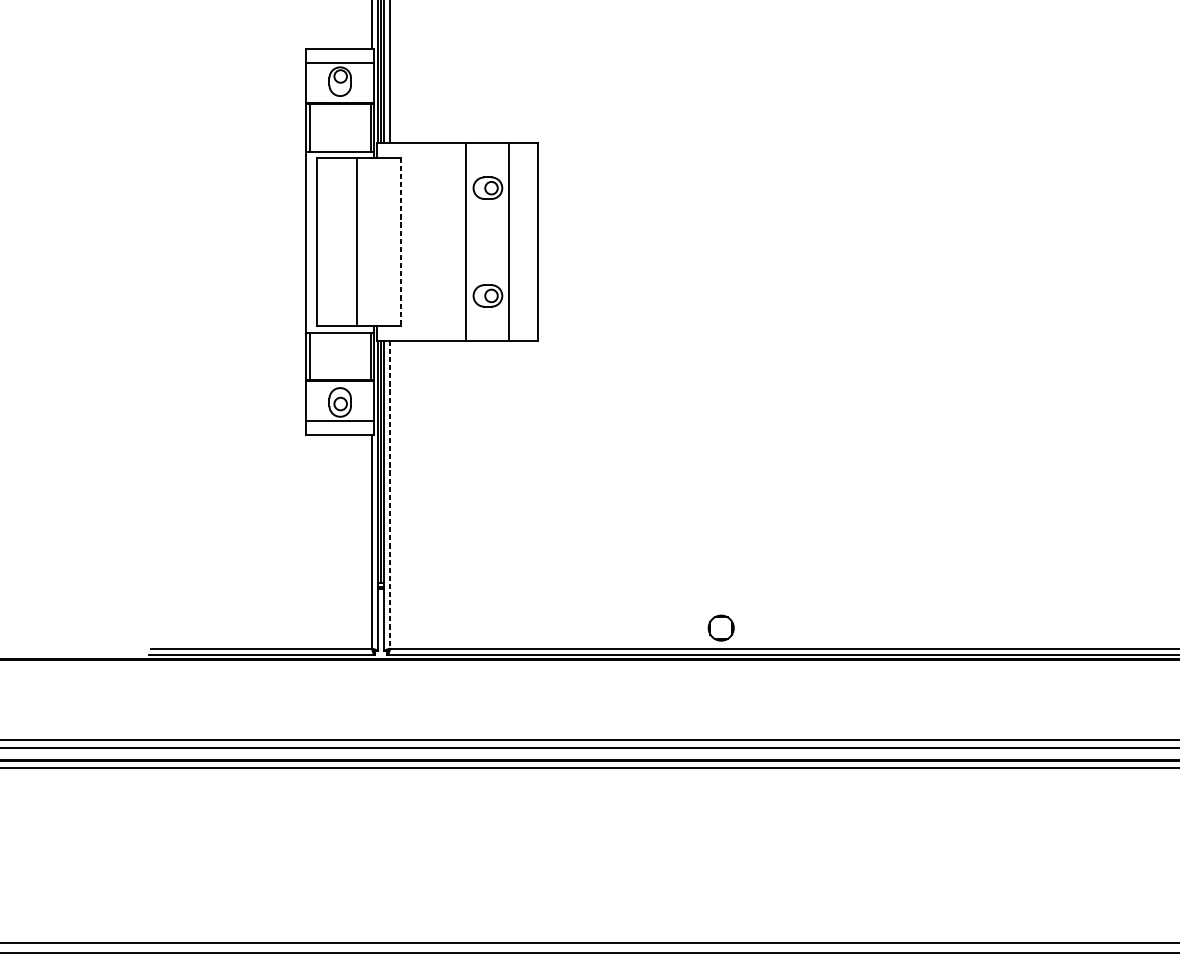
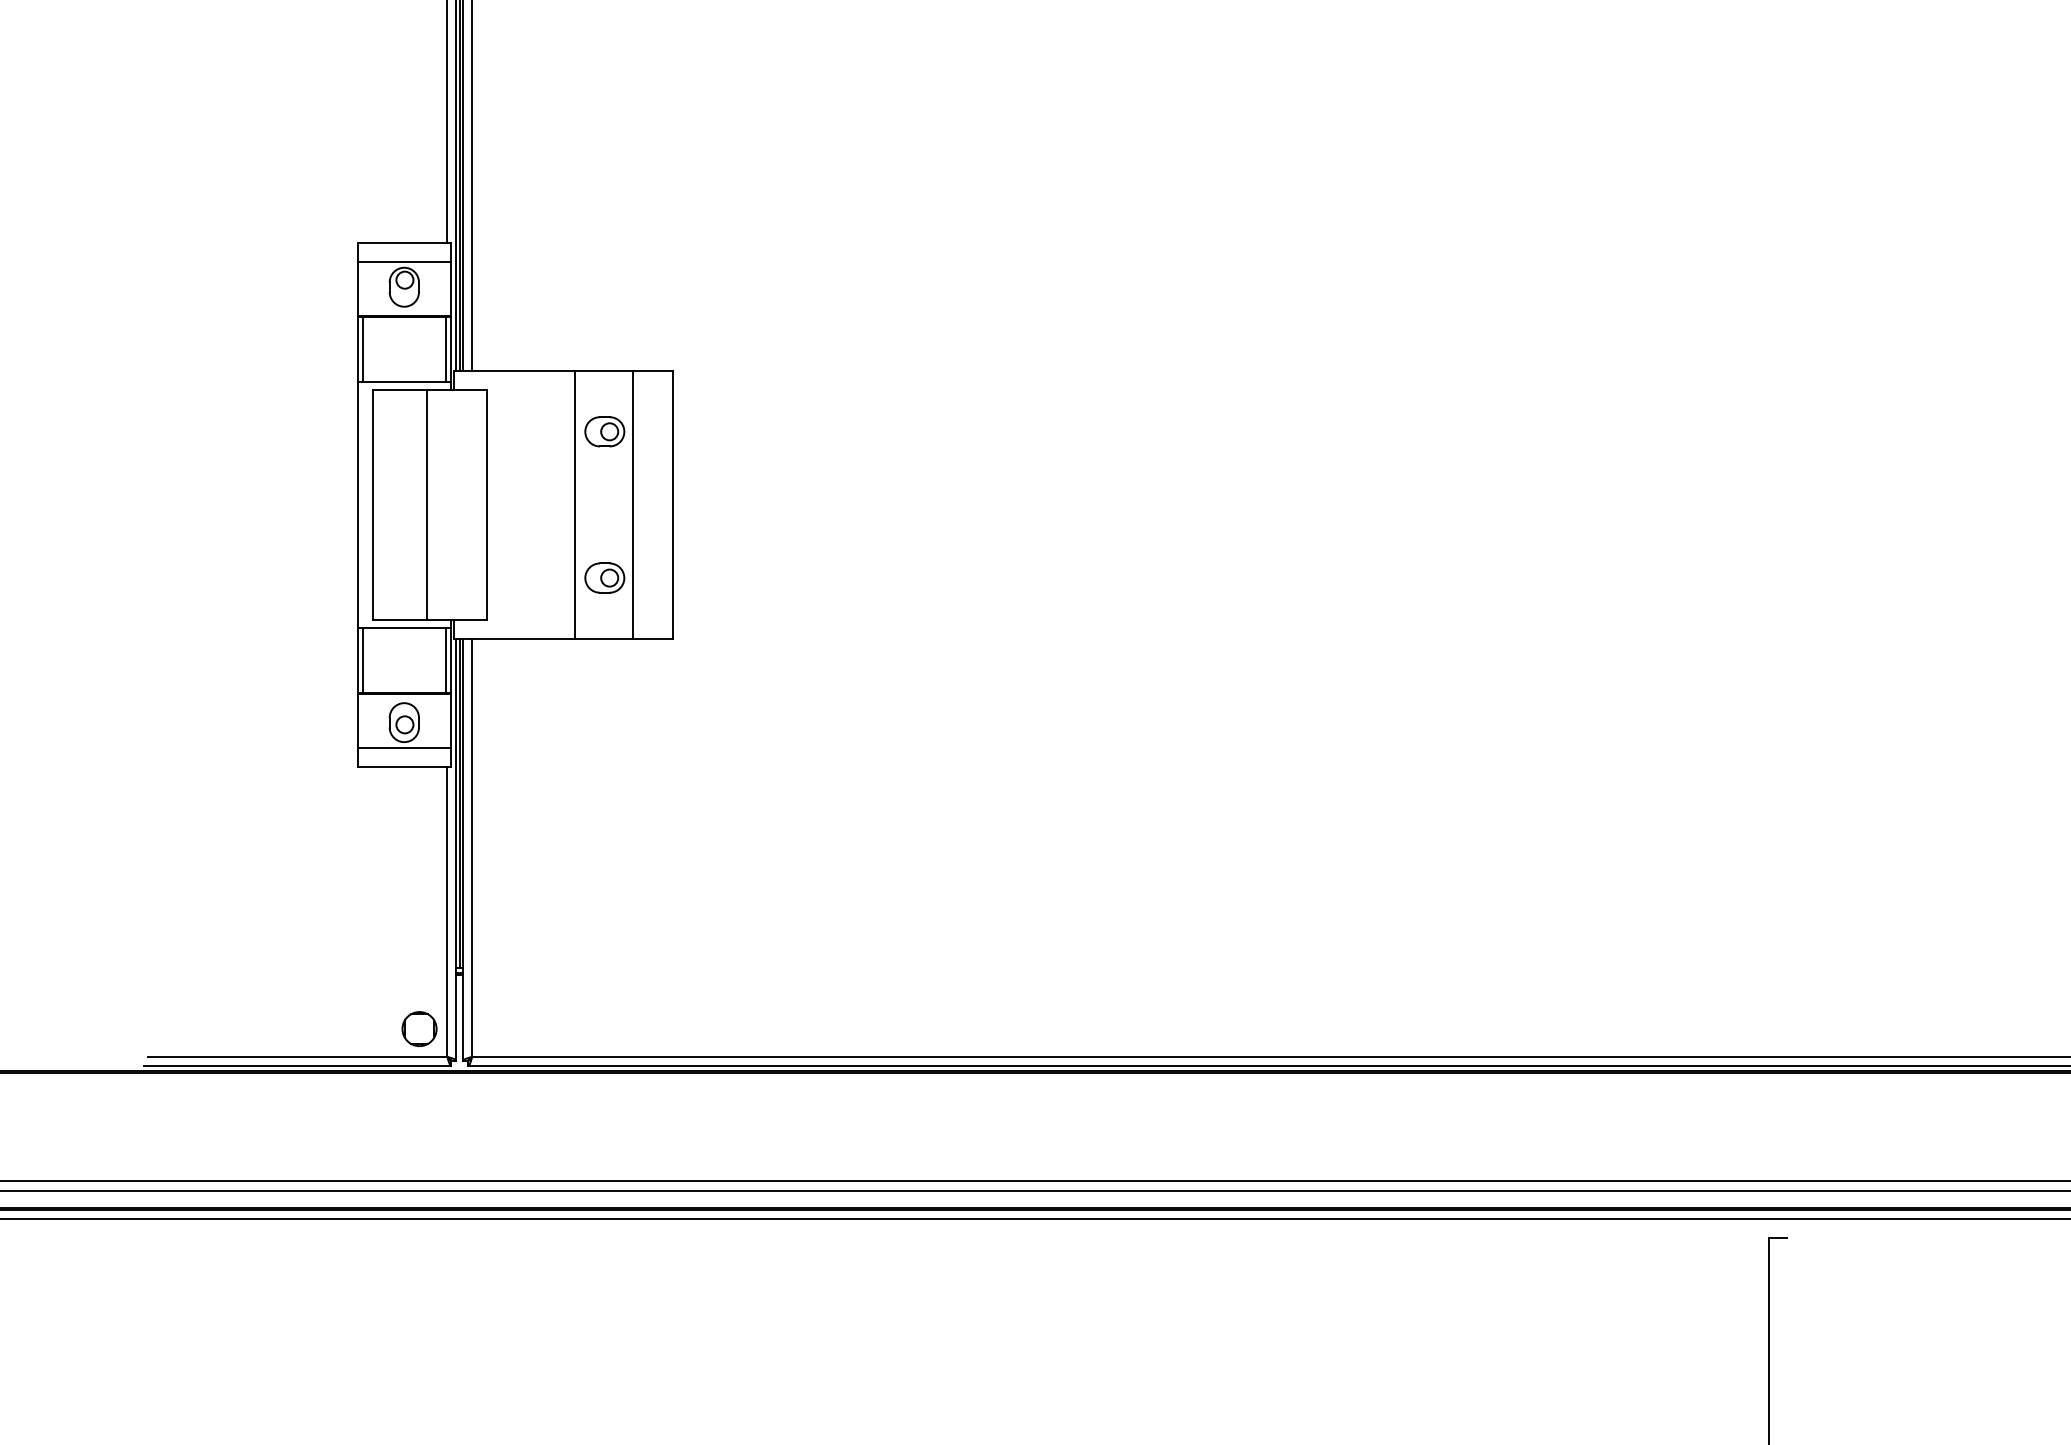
line: (400, 241) -> (486, 504), dashed -> solid
line: (390, 494) -> (472, 847), dashed -> solid
circle: (721, 627) -> (419, 1028), moved

